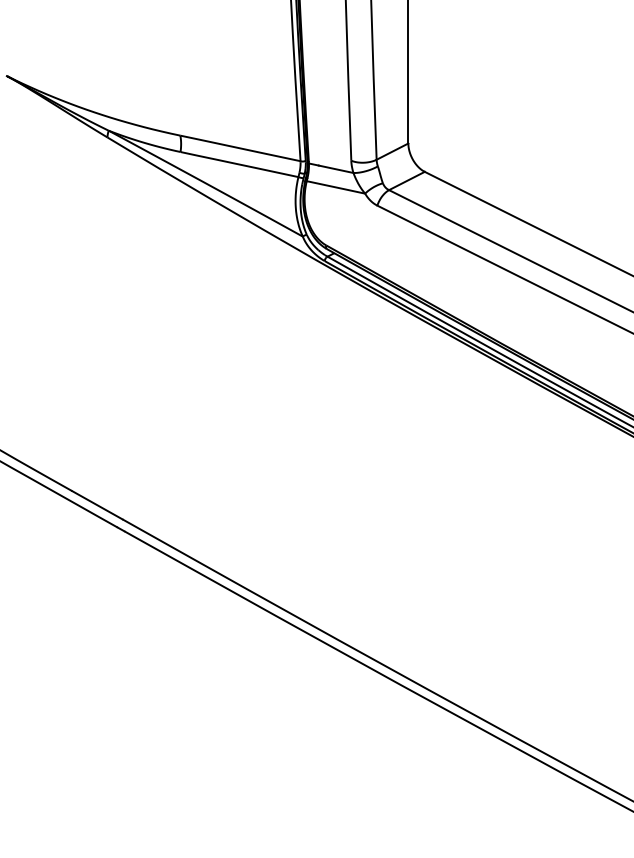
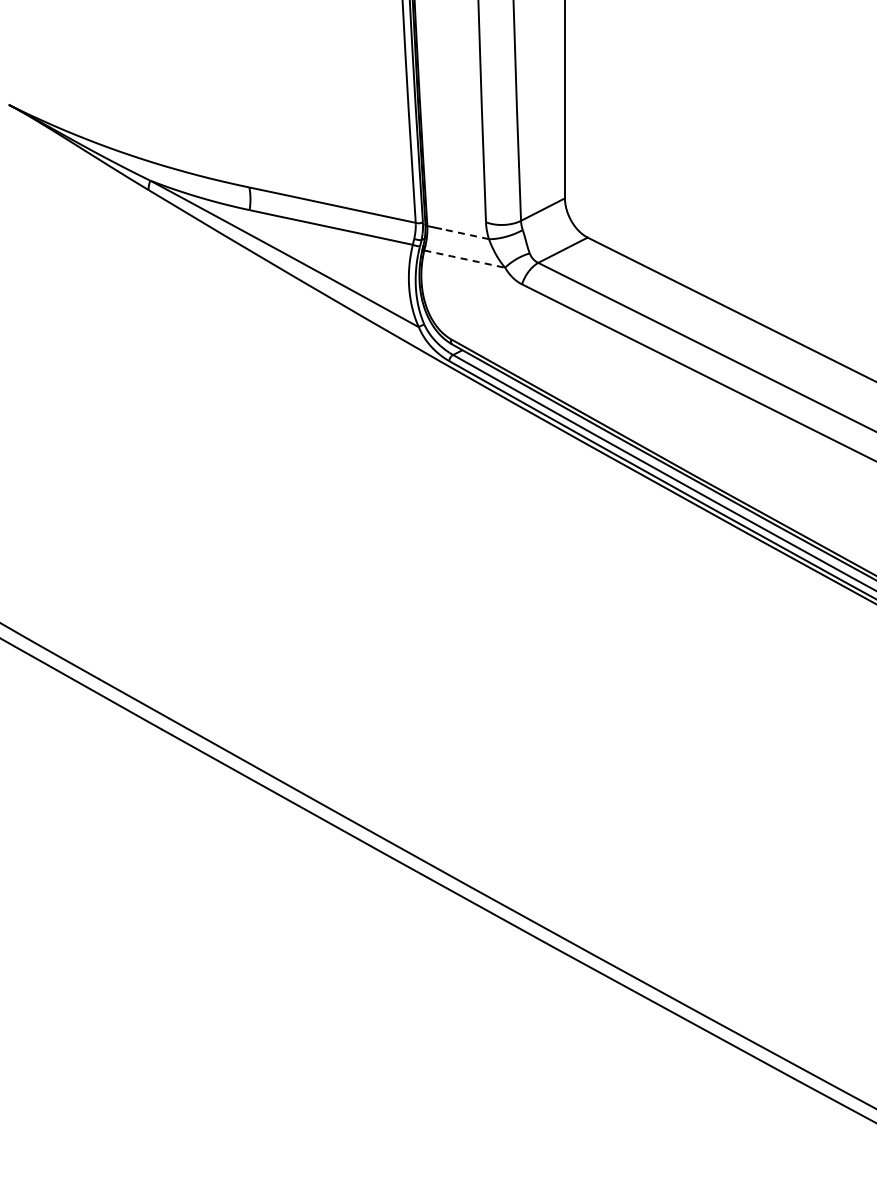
line: (336, 169) -> (465, 234), solid -> dashed
line: (335, 187) -> (464, 259), solid -> dashed

